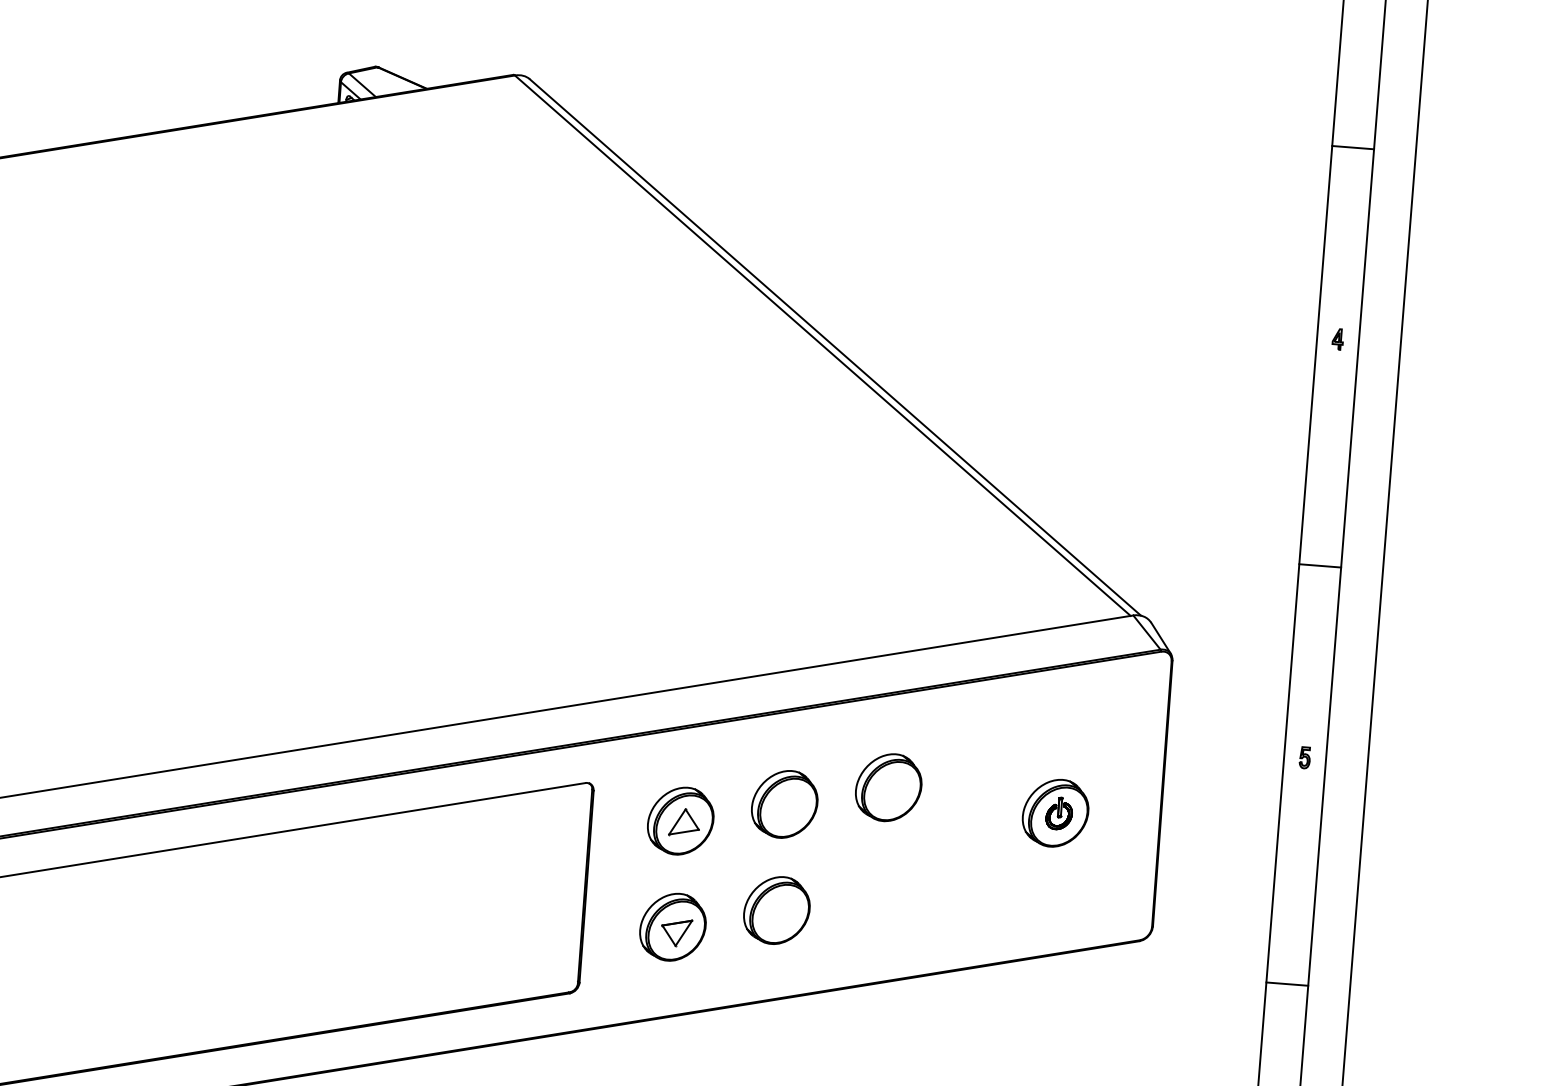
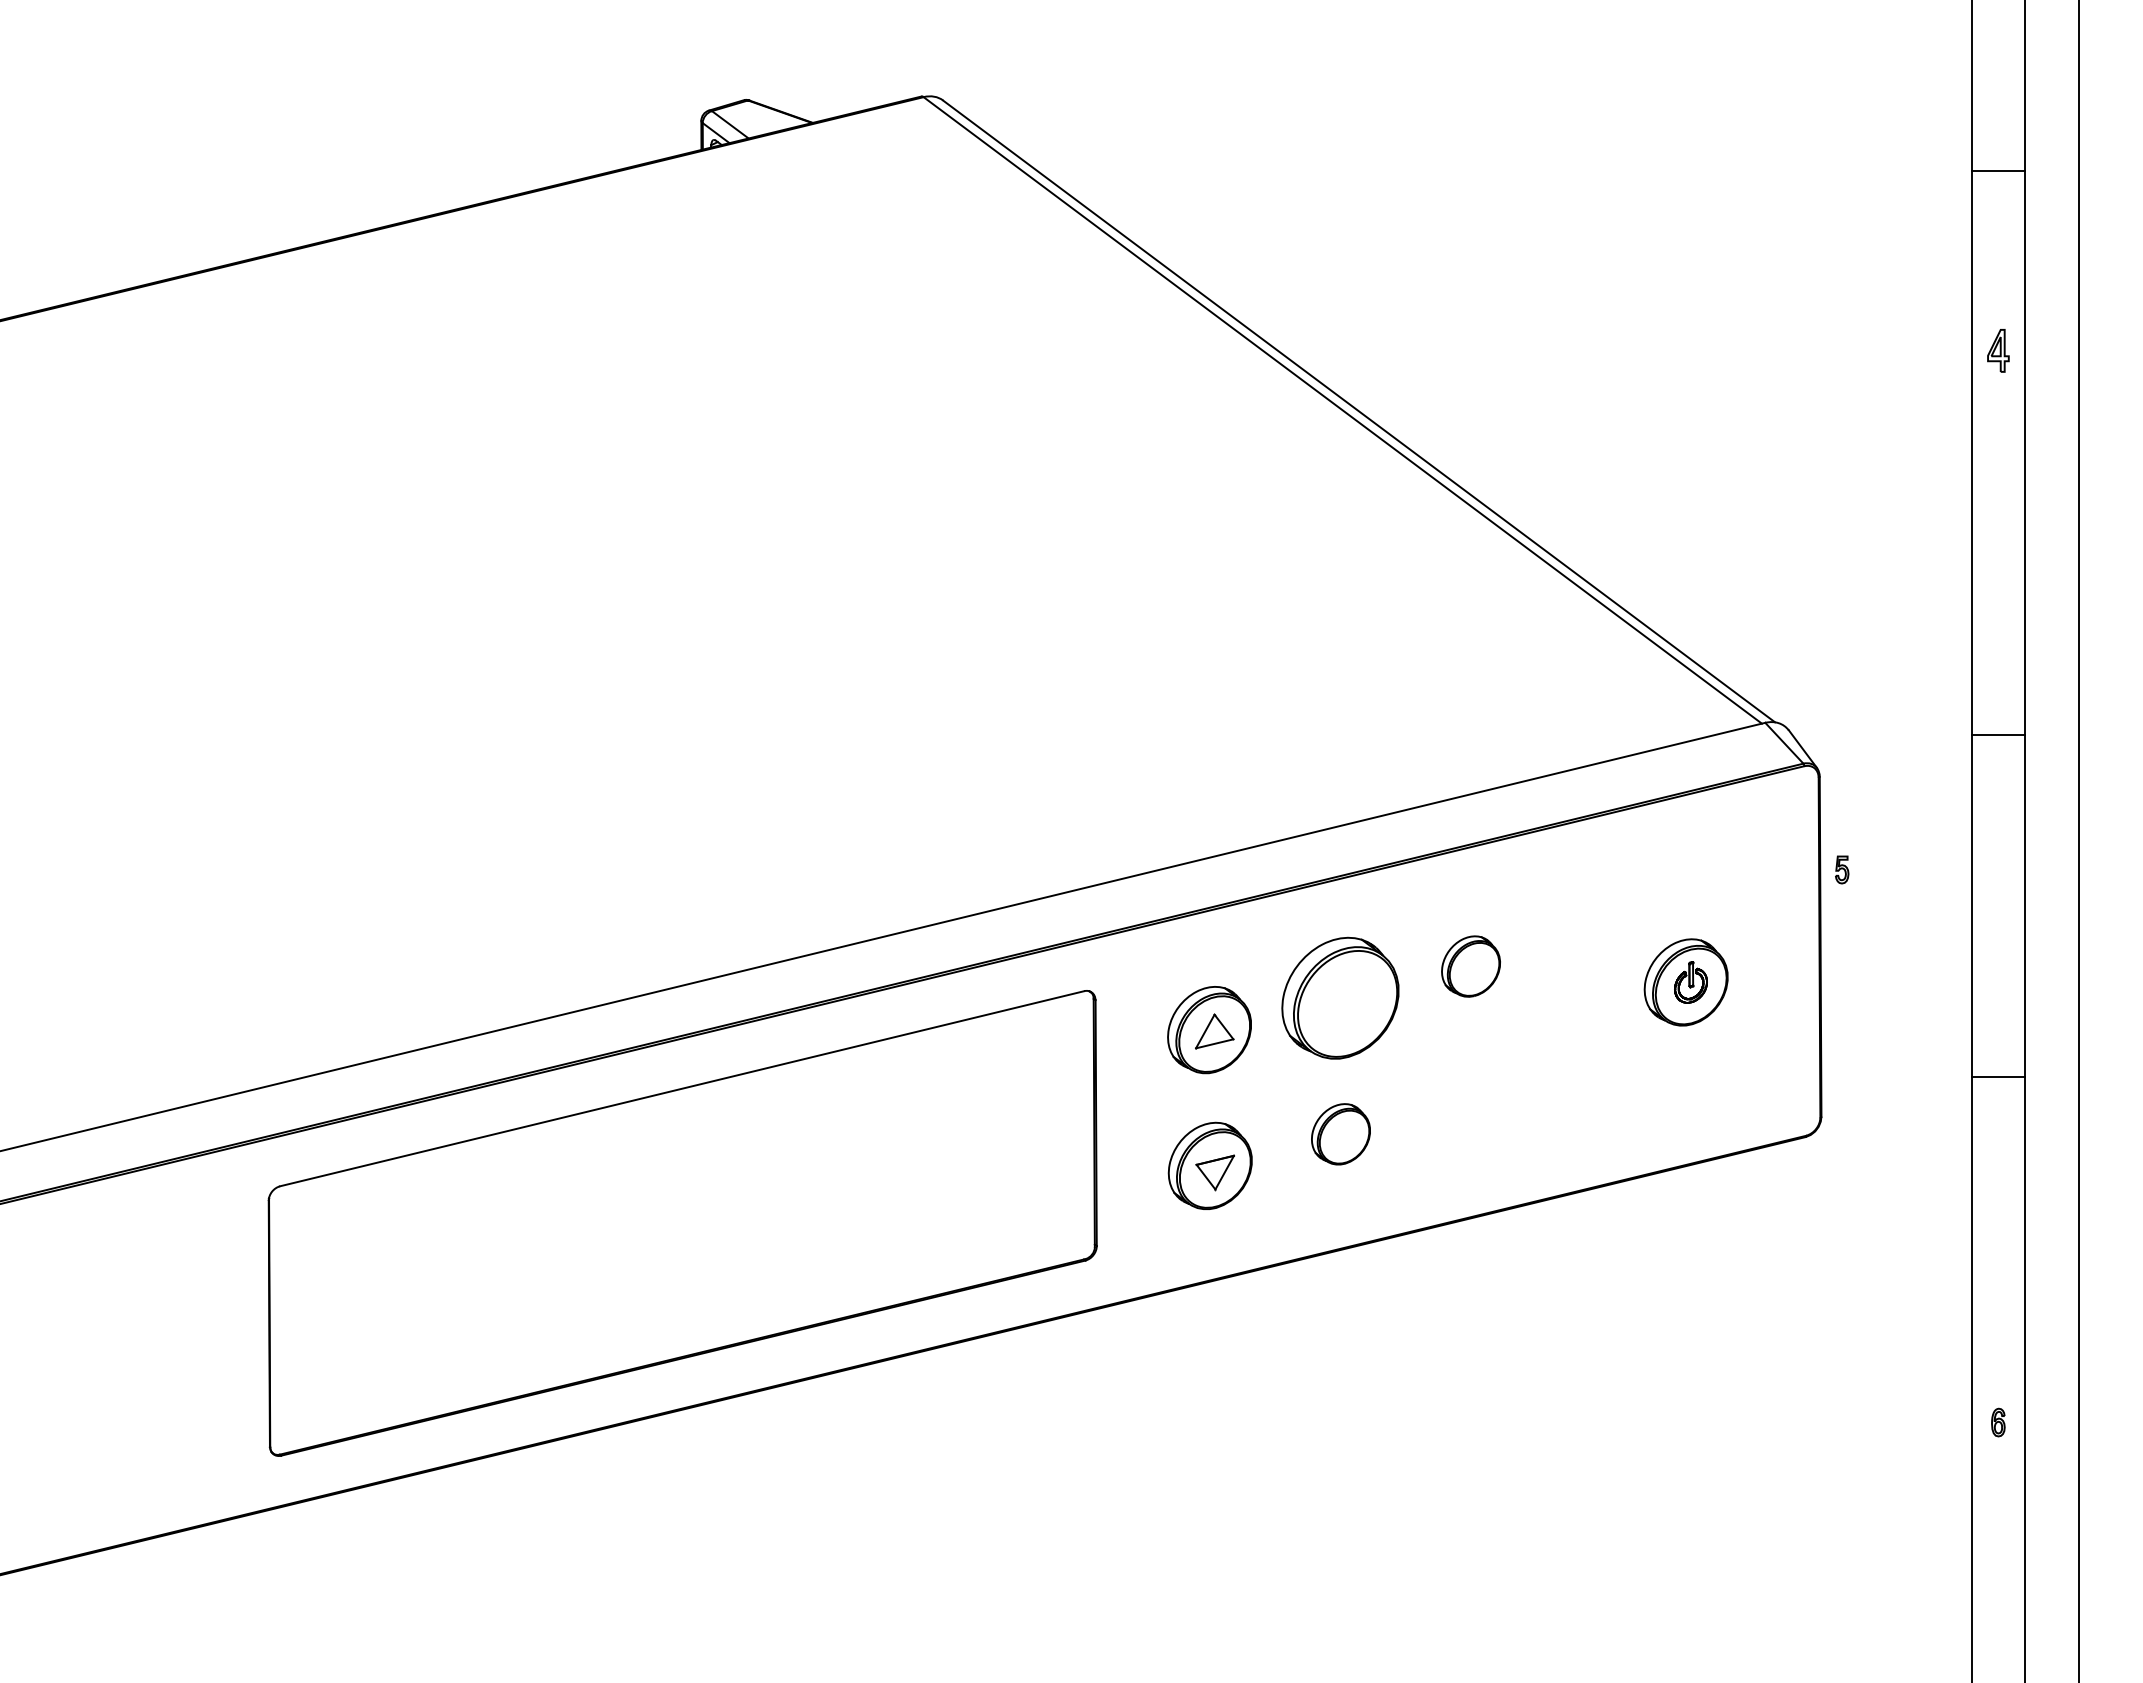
line: (1353, 148) -> (1998, 171), moved
part: (1337, 339) -> (1997, 350), size x1.6
line: (1320, 565) -> (1998, 734), moved
part: (1305, 757) -> (1842, 869), moved
part: (888, 787) -> (1470, 966), size x0.7
part: (784, 804) -> (1339, 998), size x1.4
part: (776, 910) -> (1340, 1134), size x0.7
line: (1287, 983) -> (1998, 1076), moved

